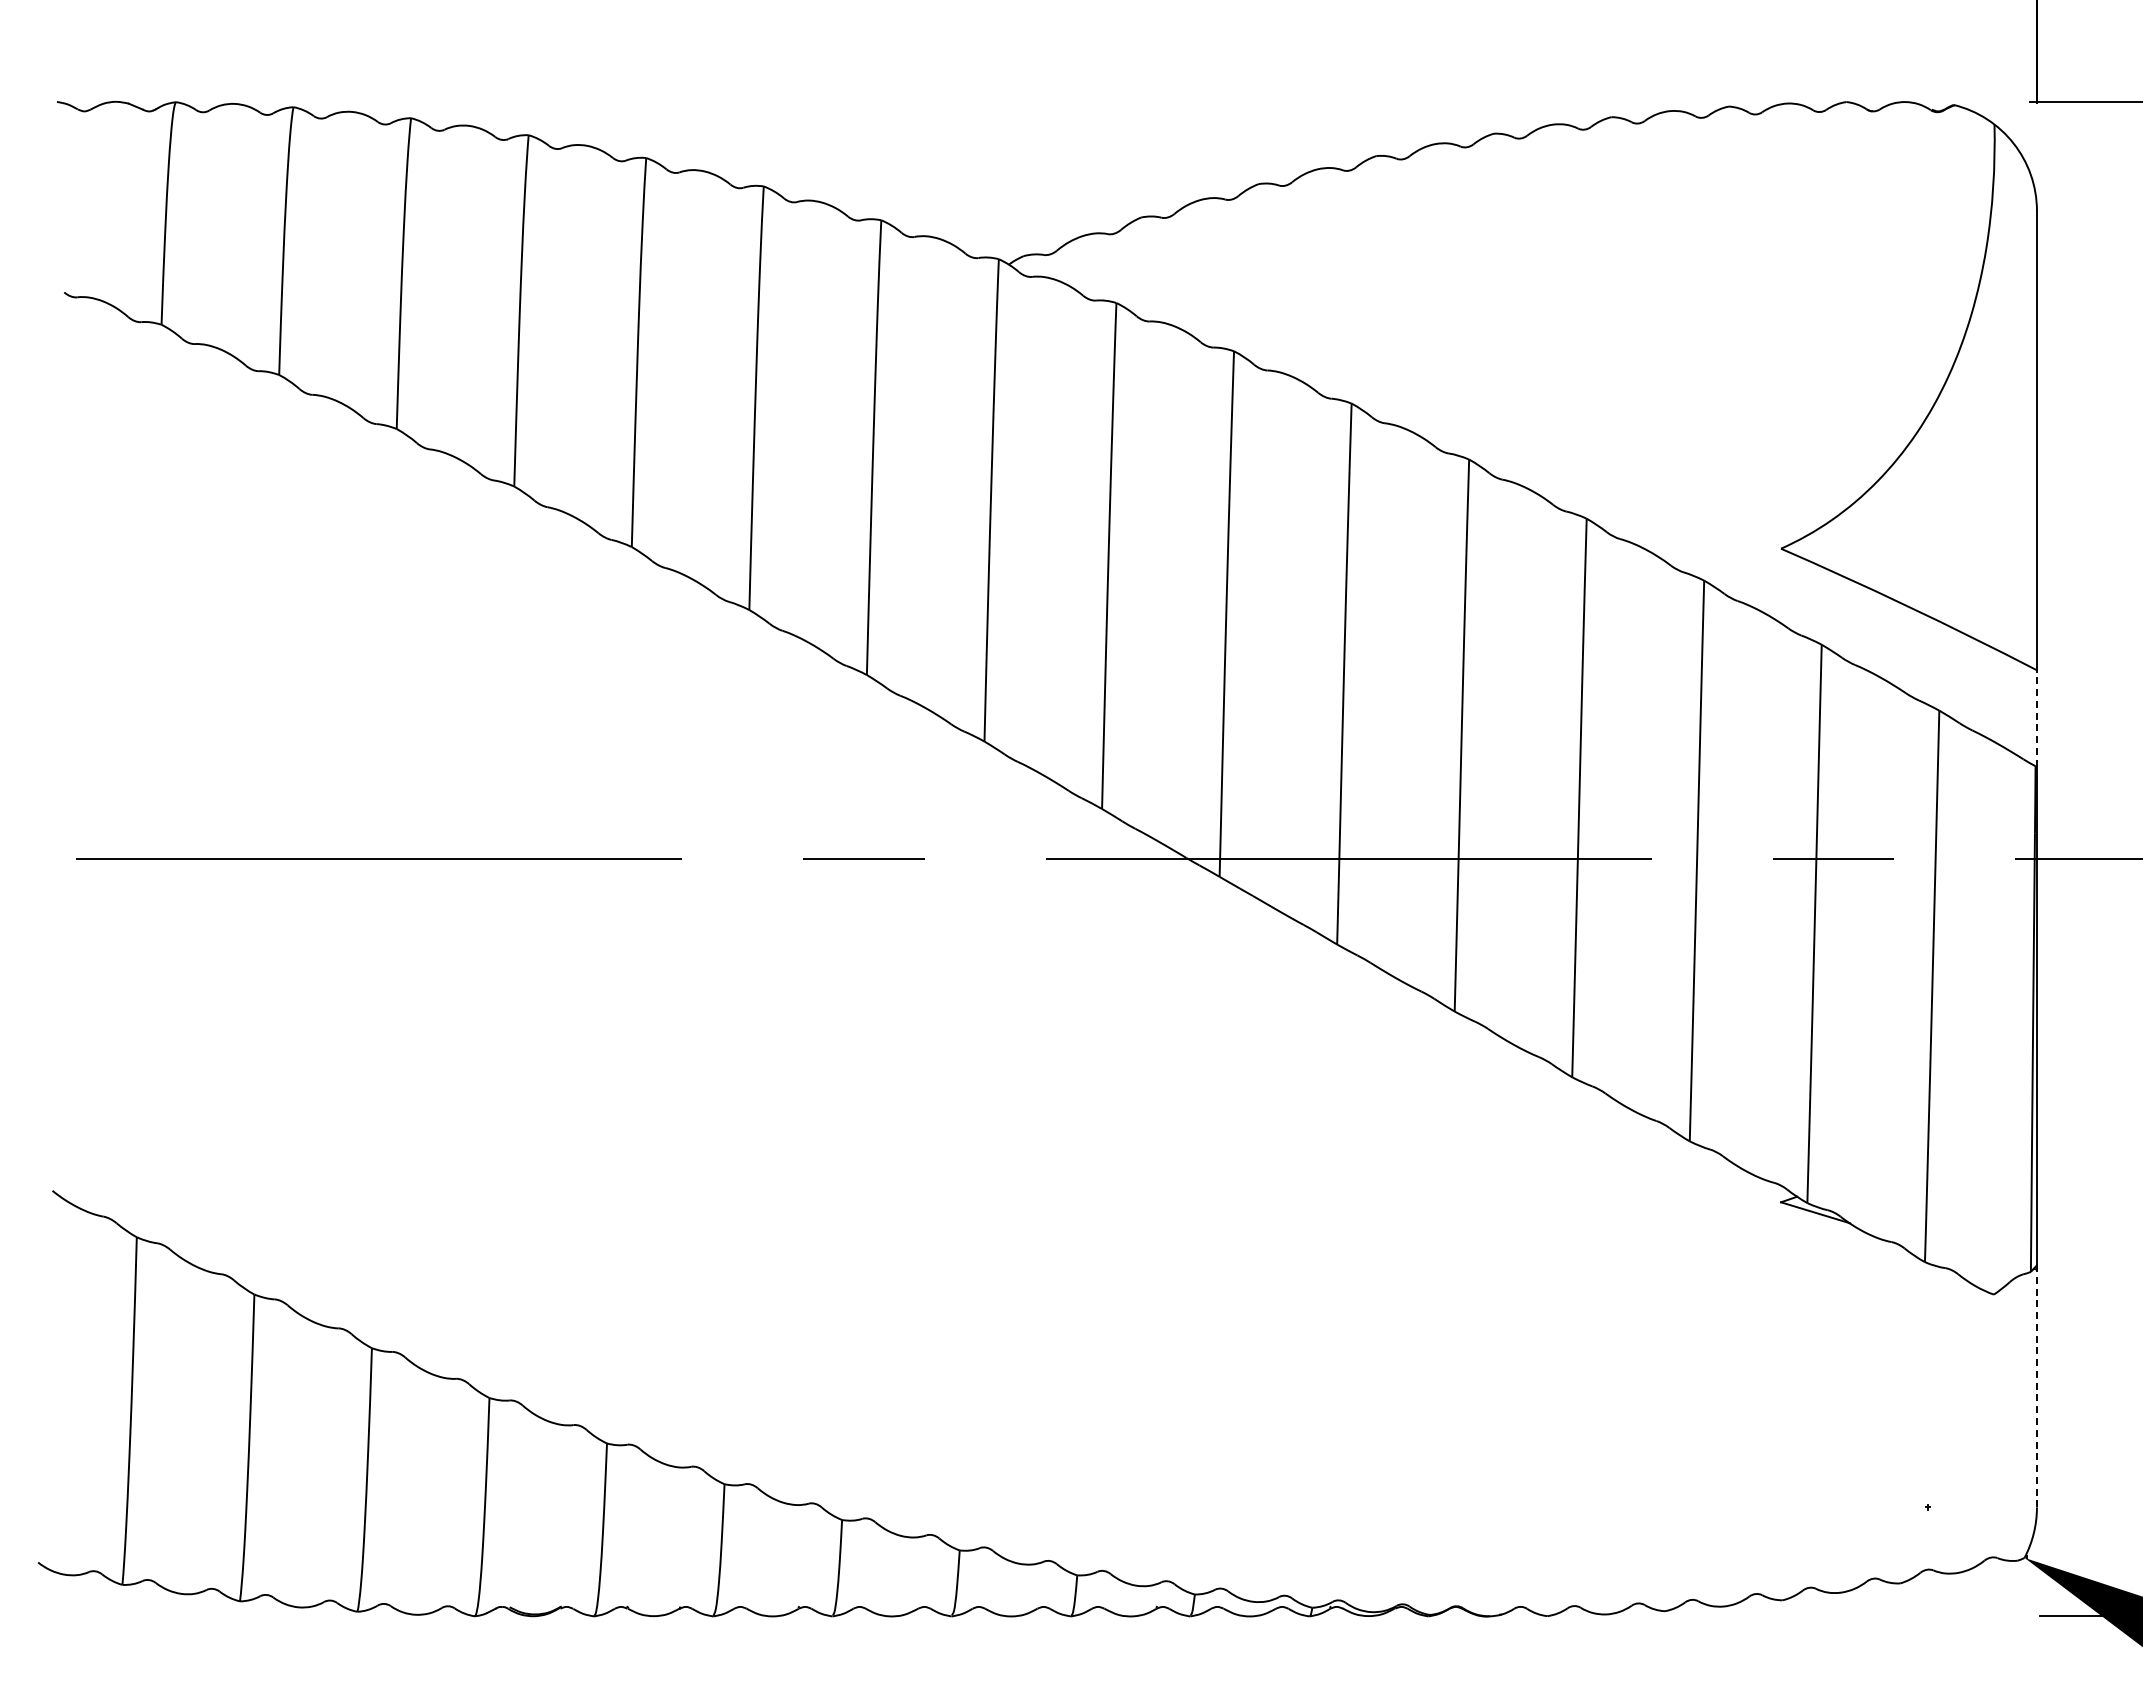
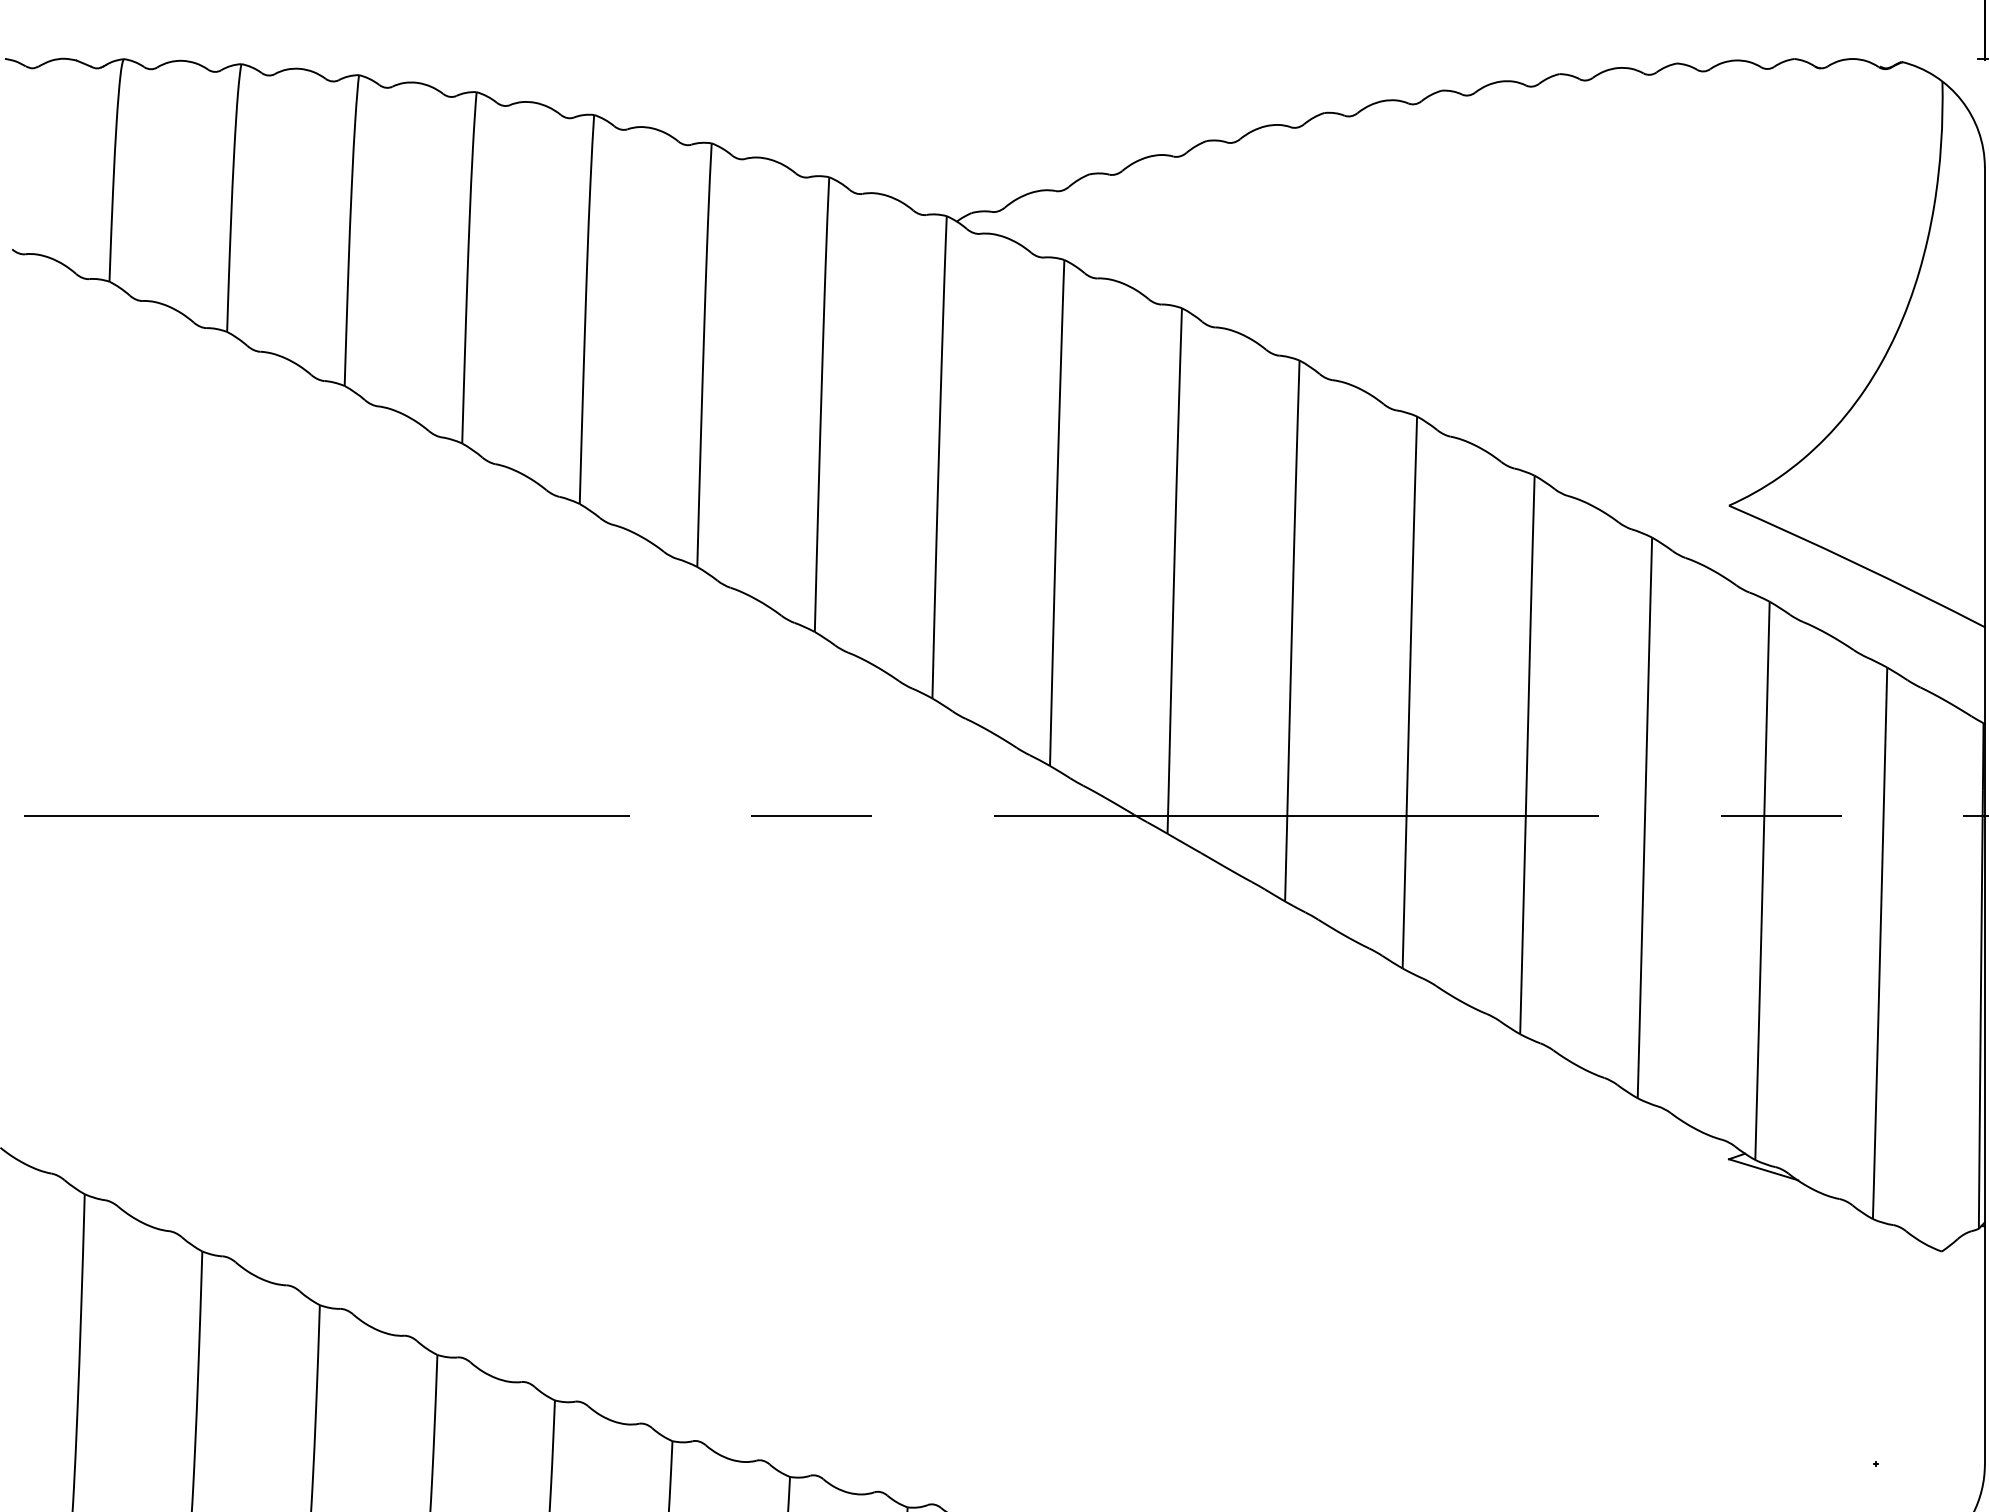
line: (2036, 718) -> (1984, 675), dashed -> solid
line: (2036, 1388) -> (1984, 1345), dashed -> solid

